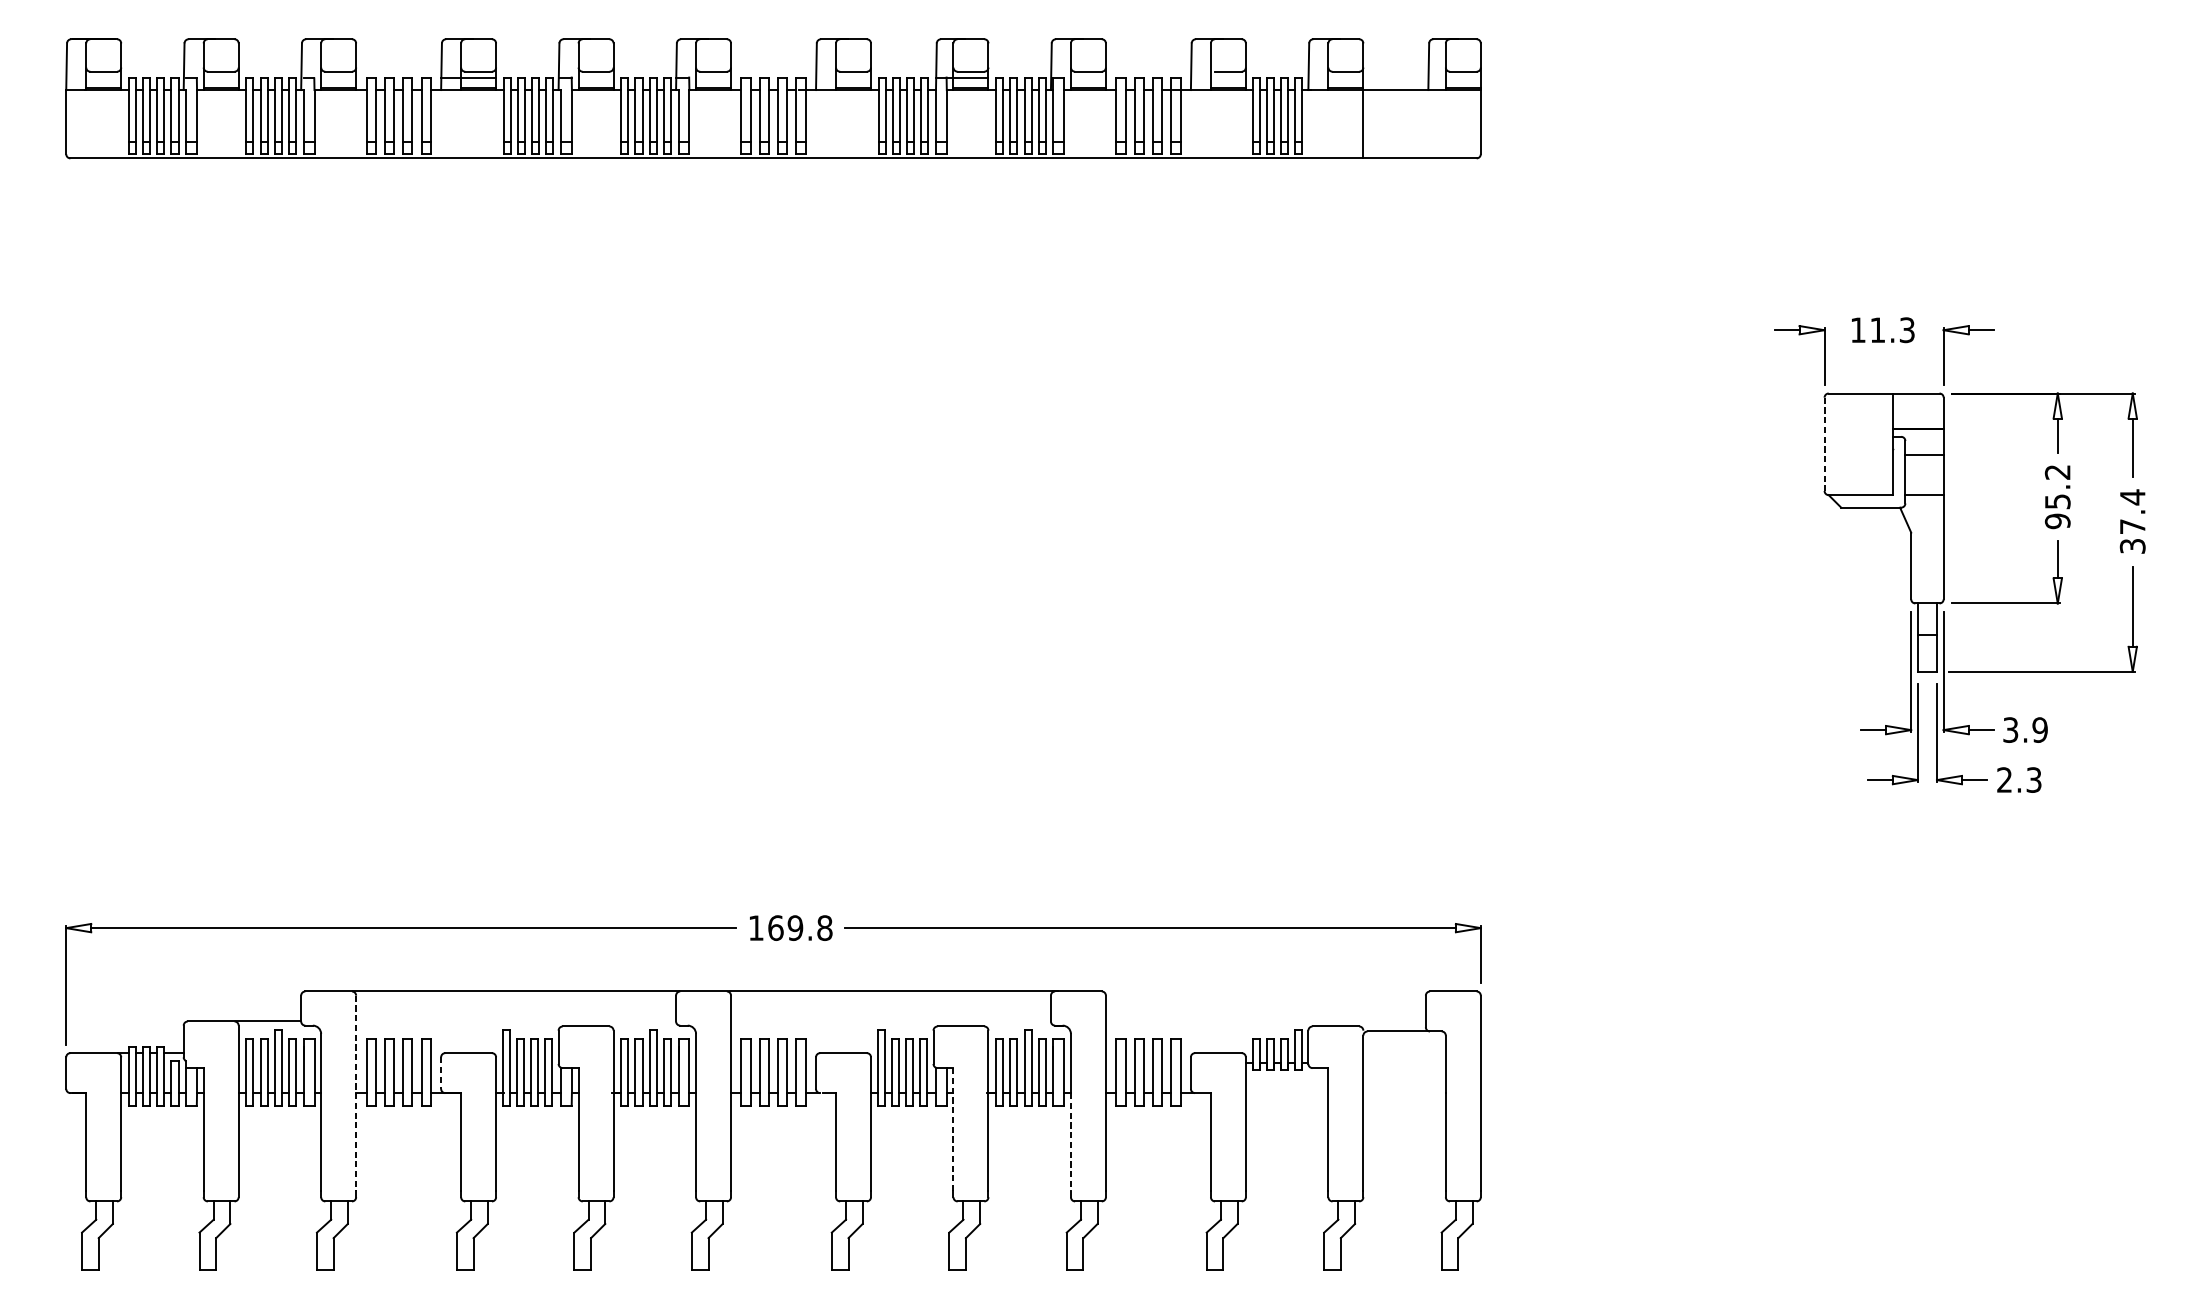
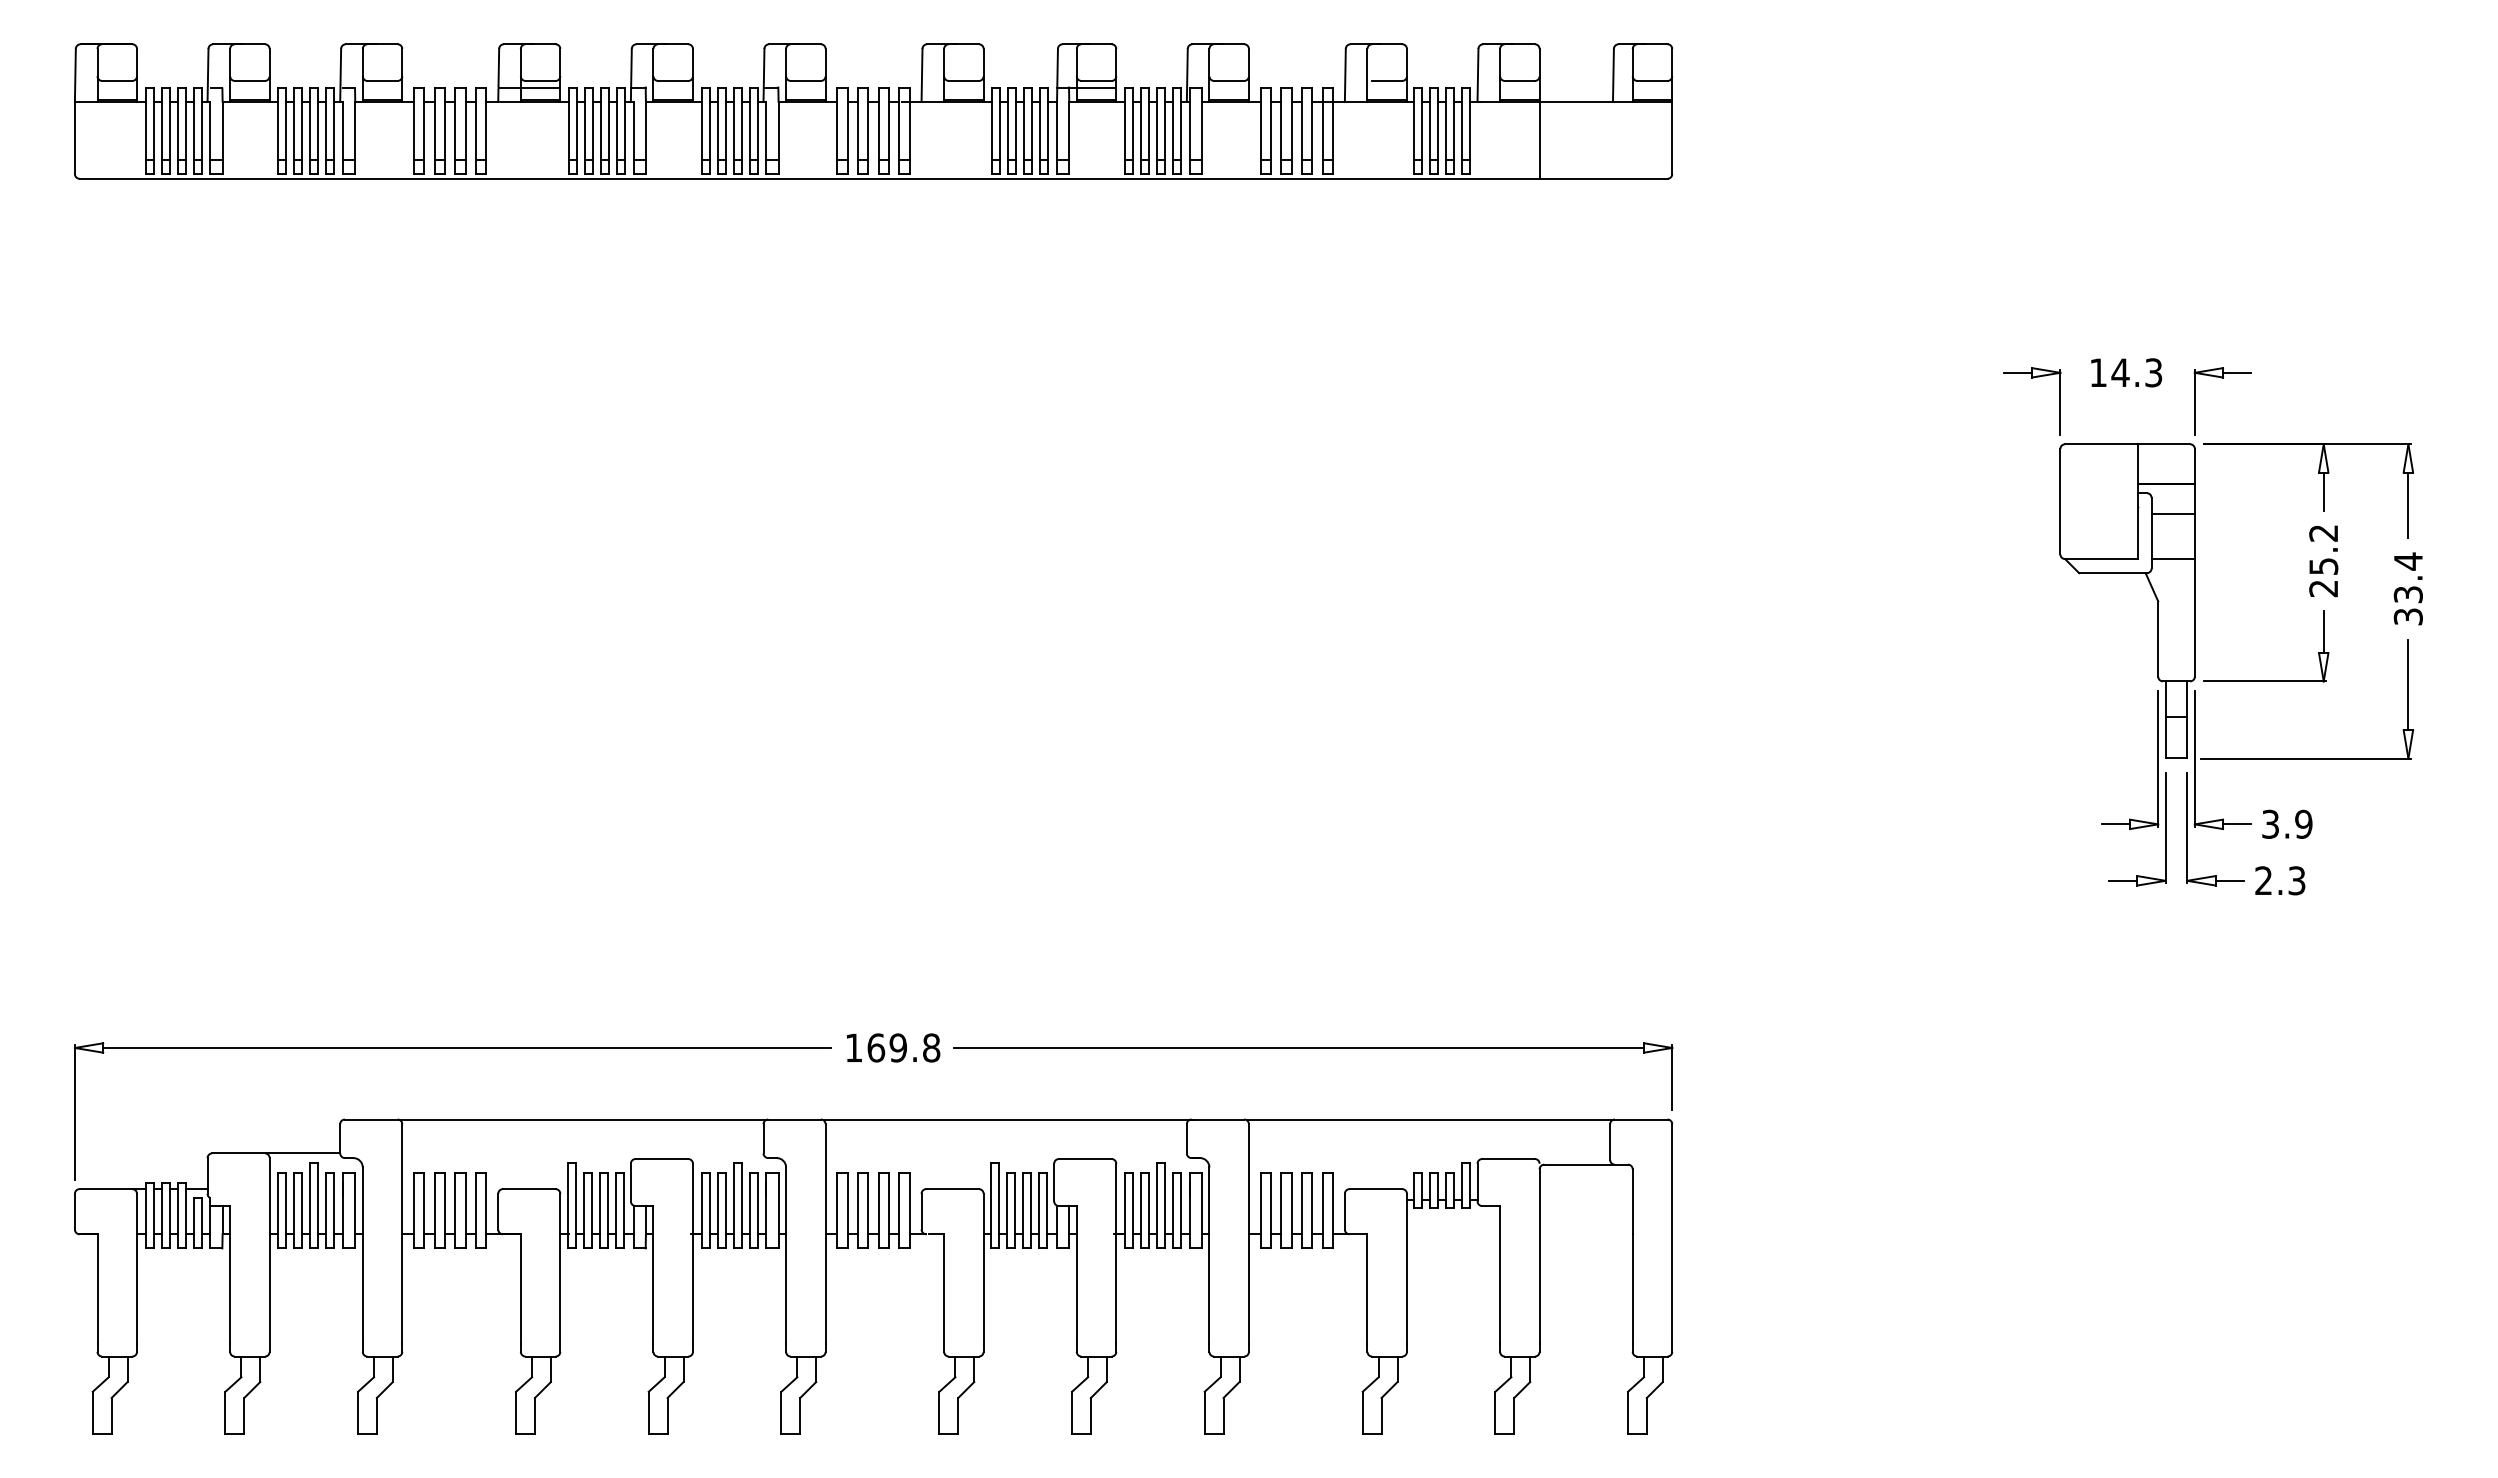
text: (1877, 329) -> (2120, 372), 11.3 -> 14.3
line: (1824, 444) -> (2060, 501), dashed -> solid
text: (2057, 521) -> (2323, 588), 95.2 -> 25.2
text: (2131, 526) -> (2407, 594), 37.4 -> 33.4
line: (1265, 991) -> (1429, 1119), added
line: (441, 1072) -> (498, 1211), dashed -> solid
line: (356, 1093) -> (402, 1234), dashed -> solid
line: (953, 1129) -> (1076, 1275), dashed -> solid
line: (1071, 1142) -> (1209, 1289), dashed -> solid

